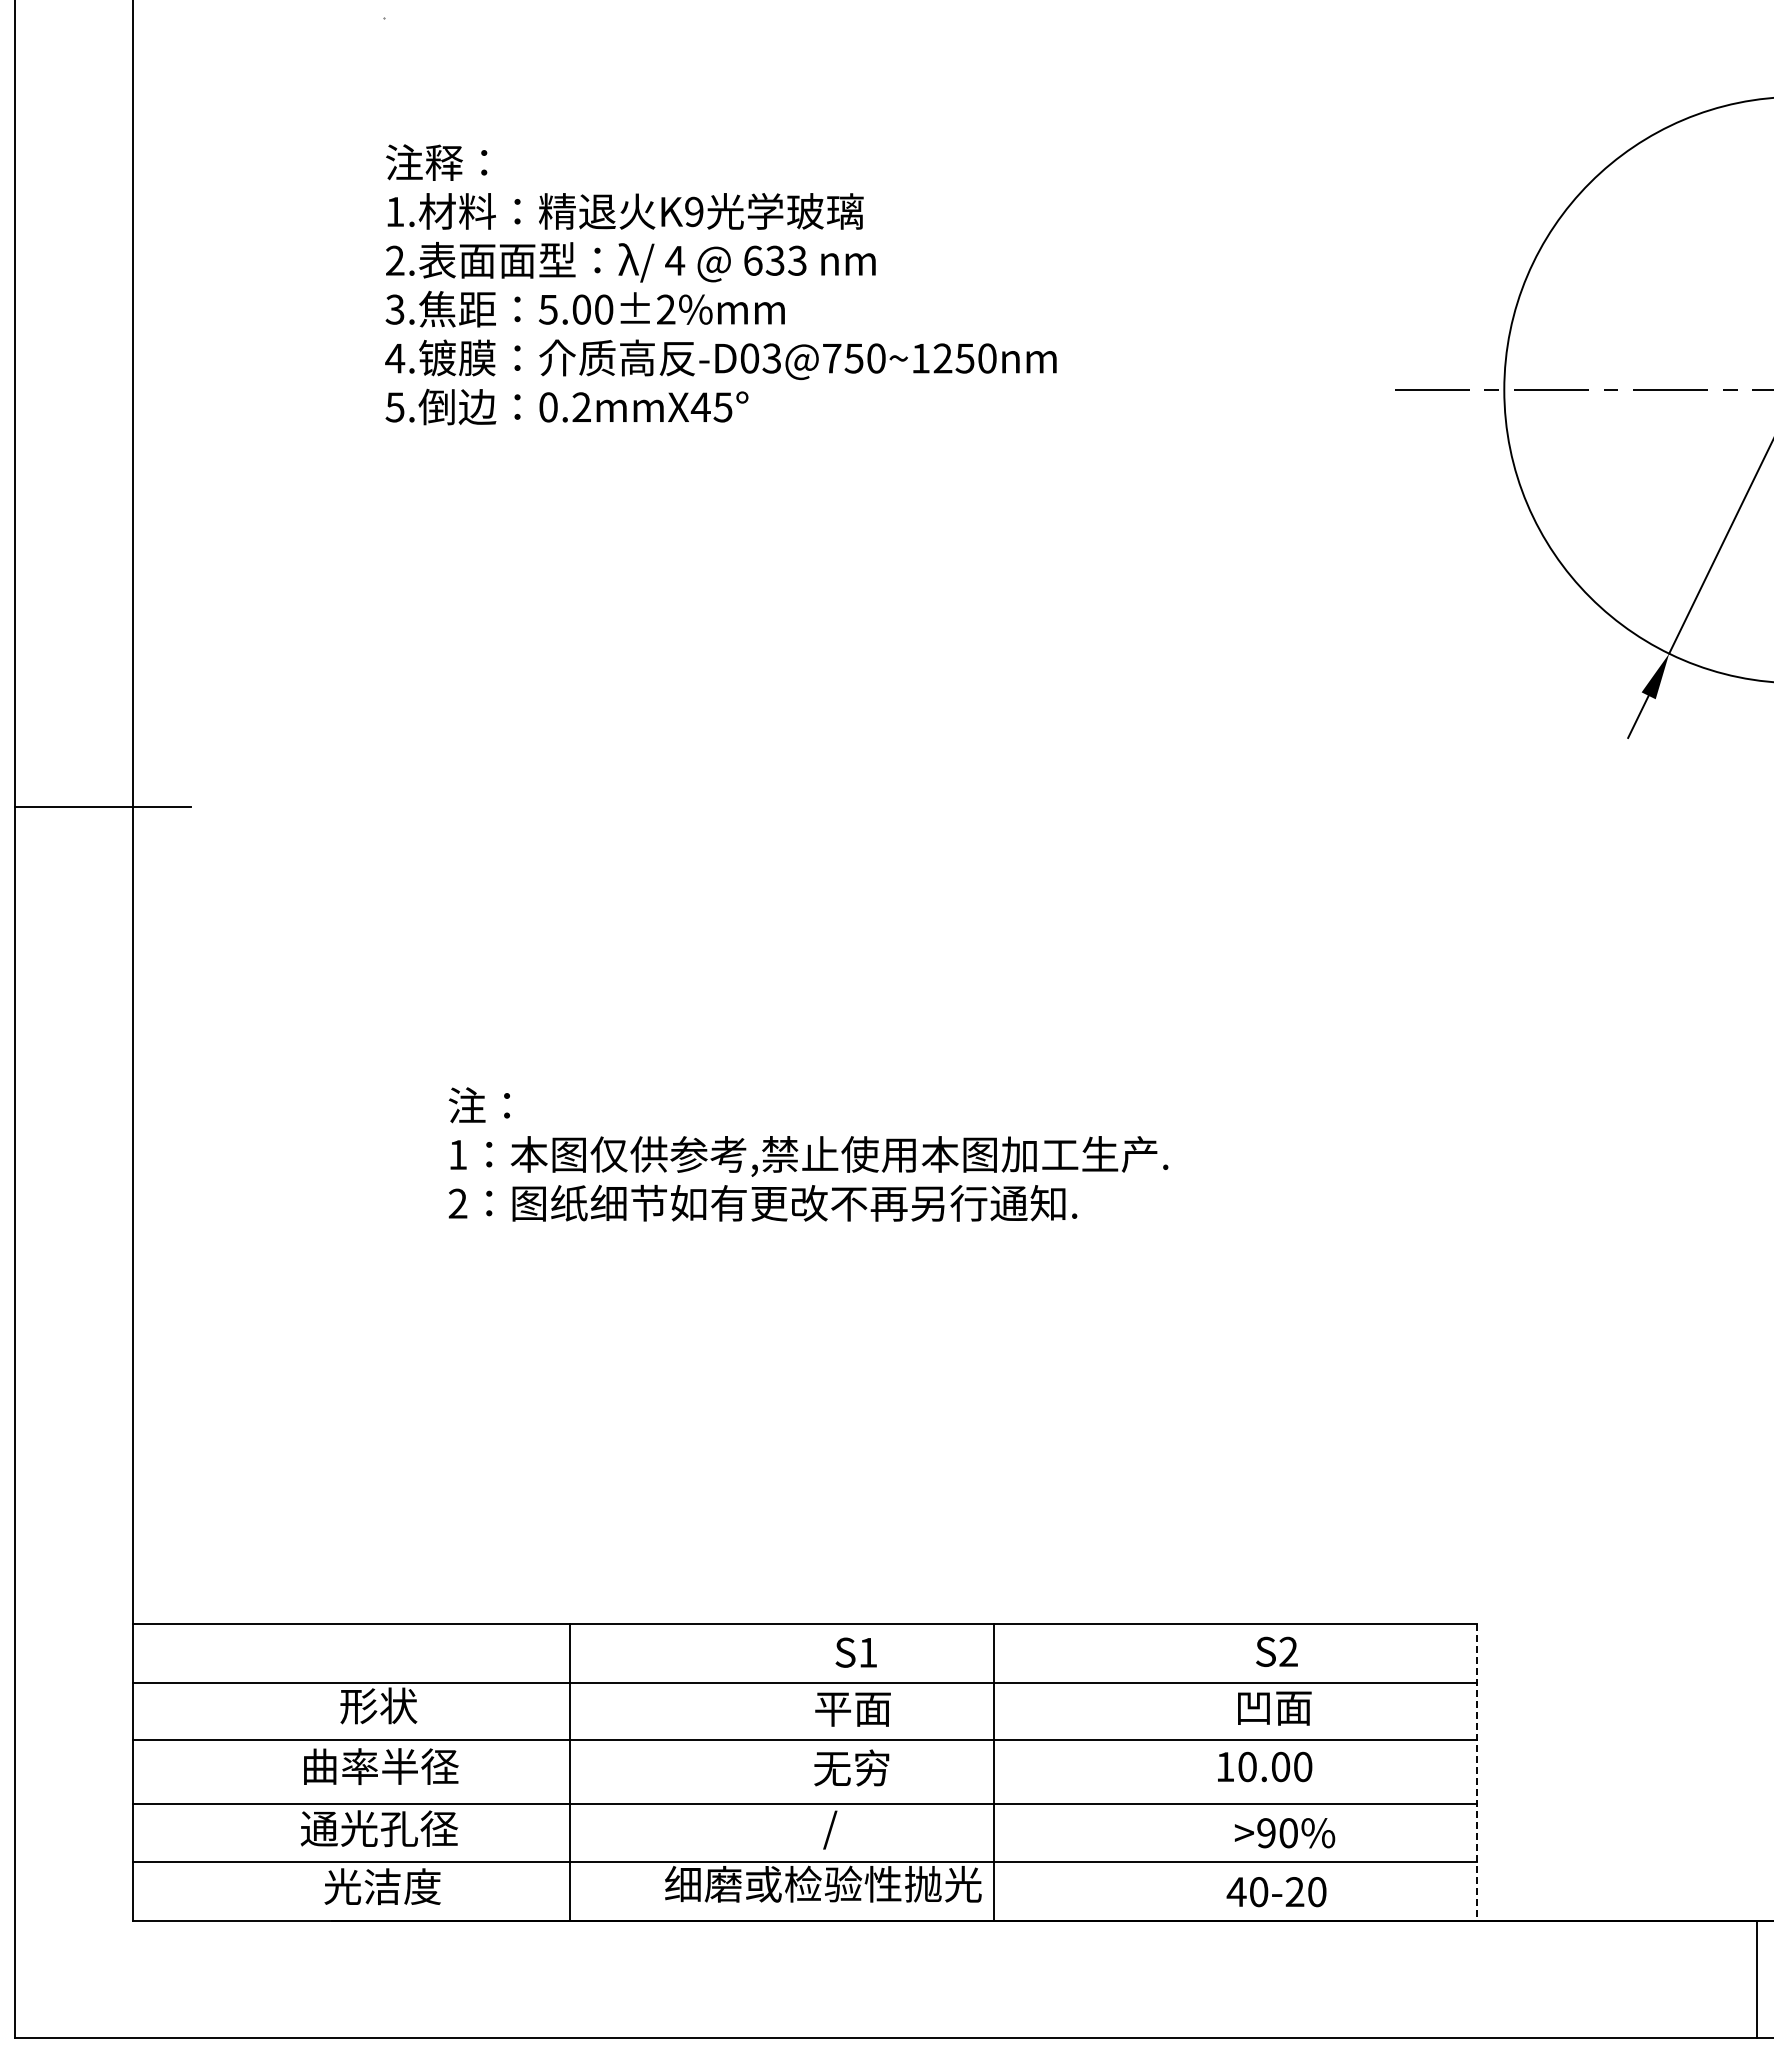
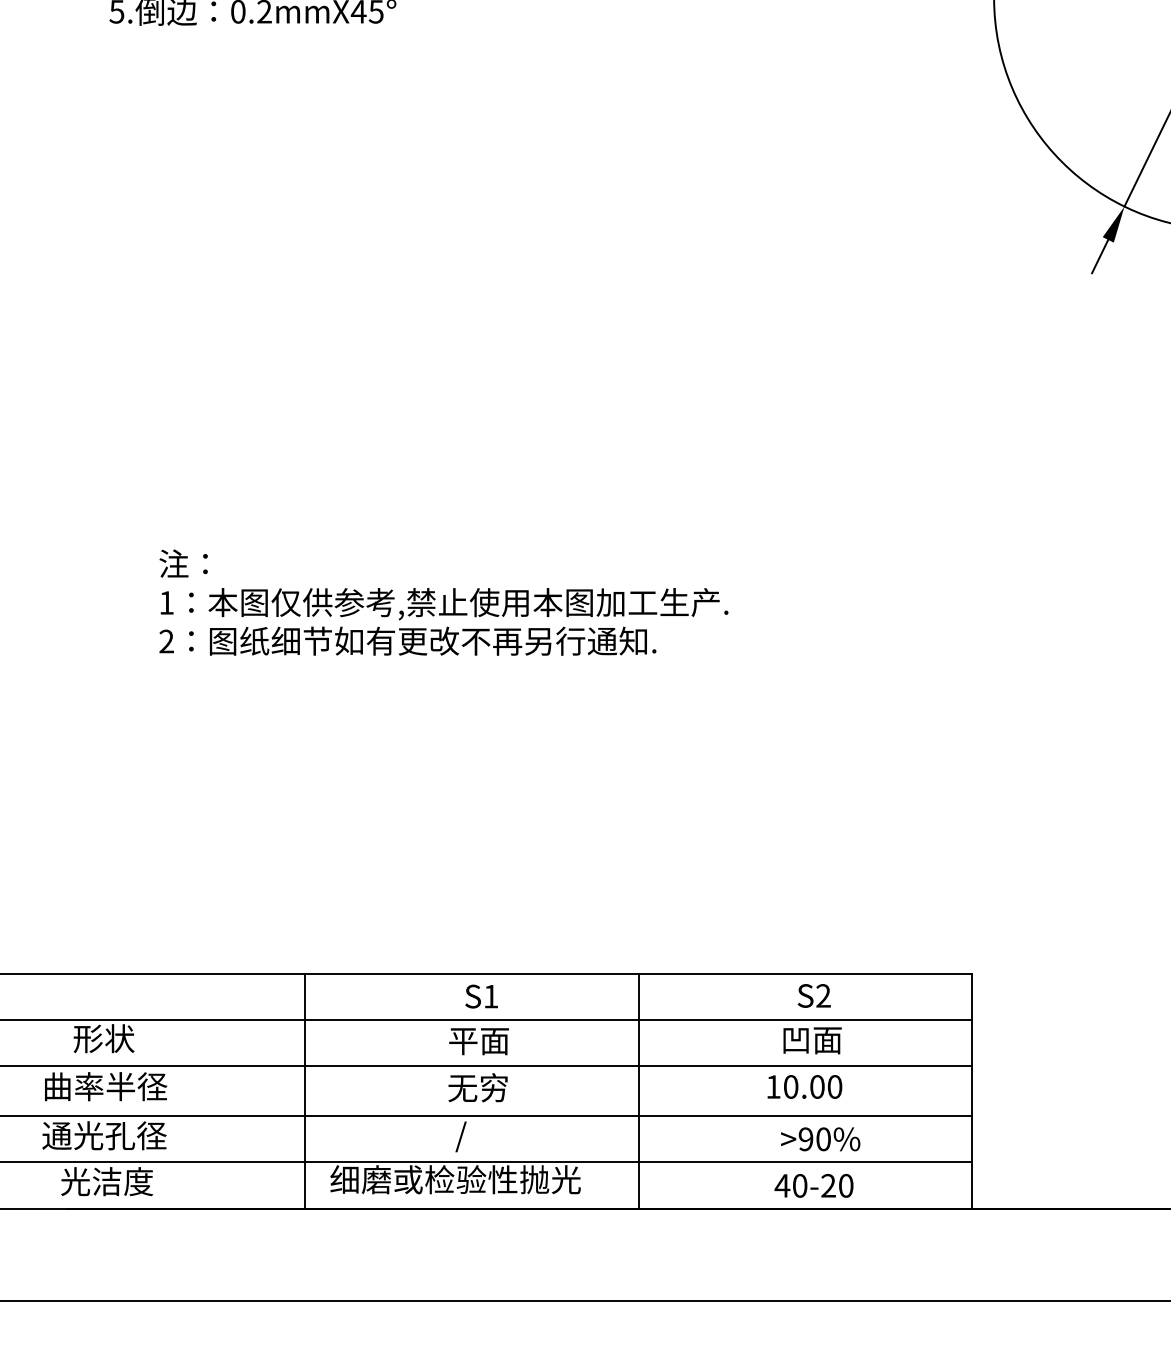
line: (569, 1771) -> (304, 1090), moved
line: (993, 1771) -> (638, 1090), moved
line: (1476, 1772) -> (972, 1091), dashed -> solid

